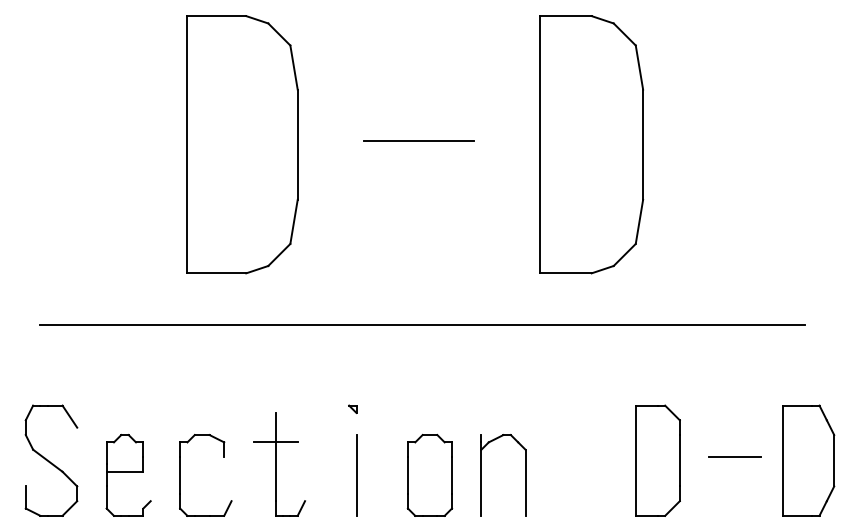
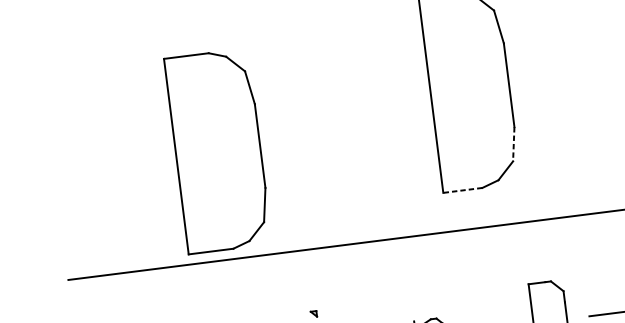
line: (418, 141) -> (338, 104), removed
part: (242, 144) -> (218, 151), moved
line: (639, 222) -> (513, 144), solid -> dashed
line: (565, 273) -> (462, 190), solid -> dashed

